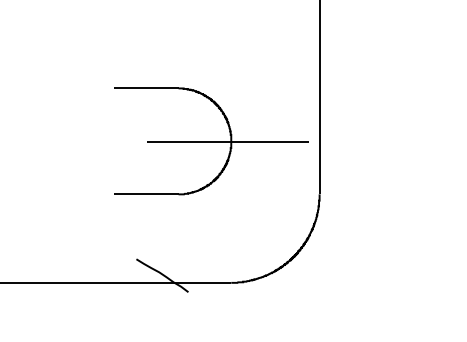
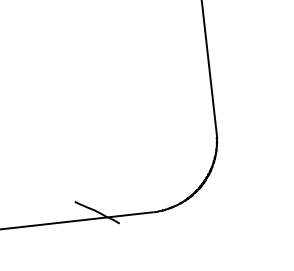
part: (211, 141) -> (124, 100), removed

